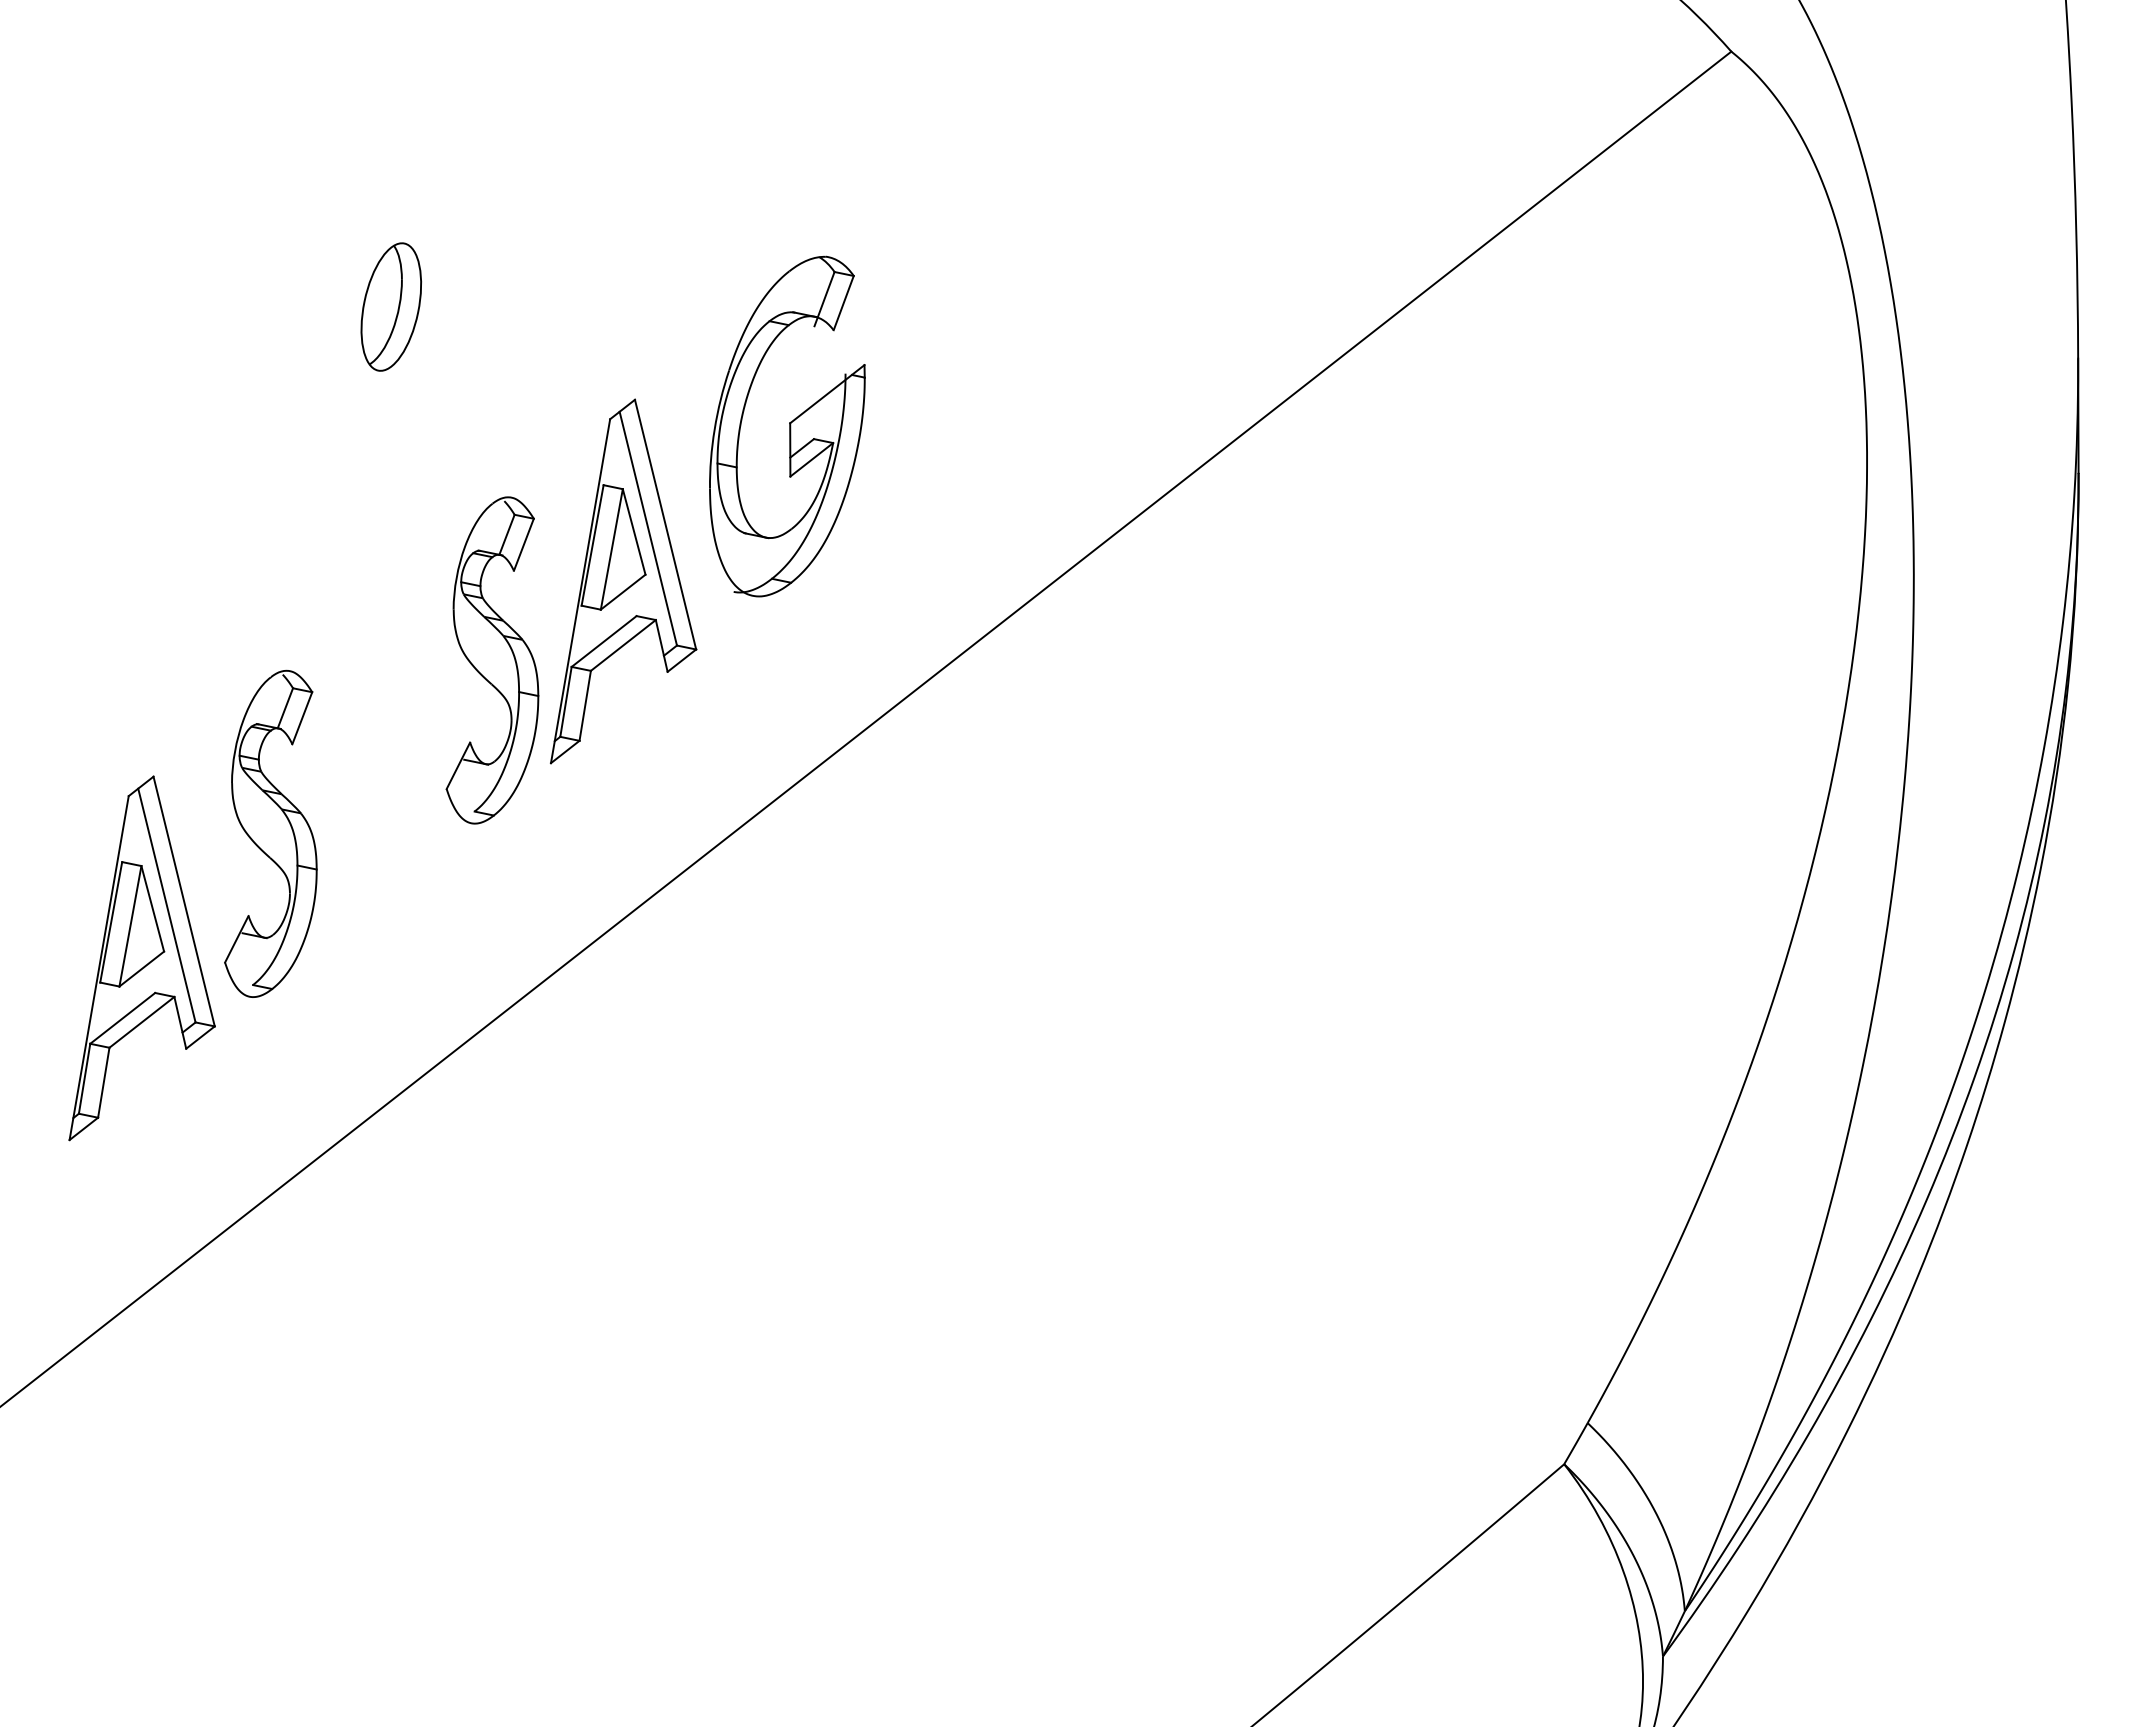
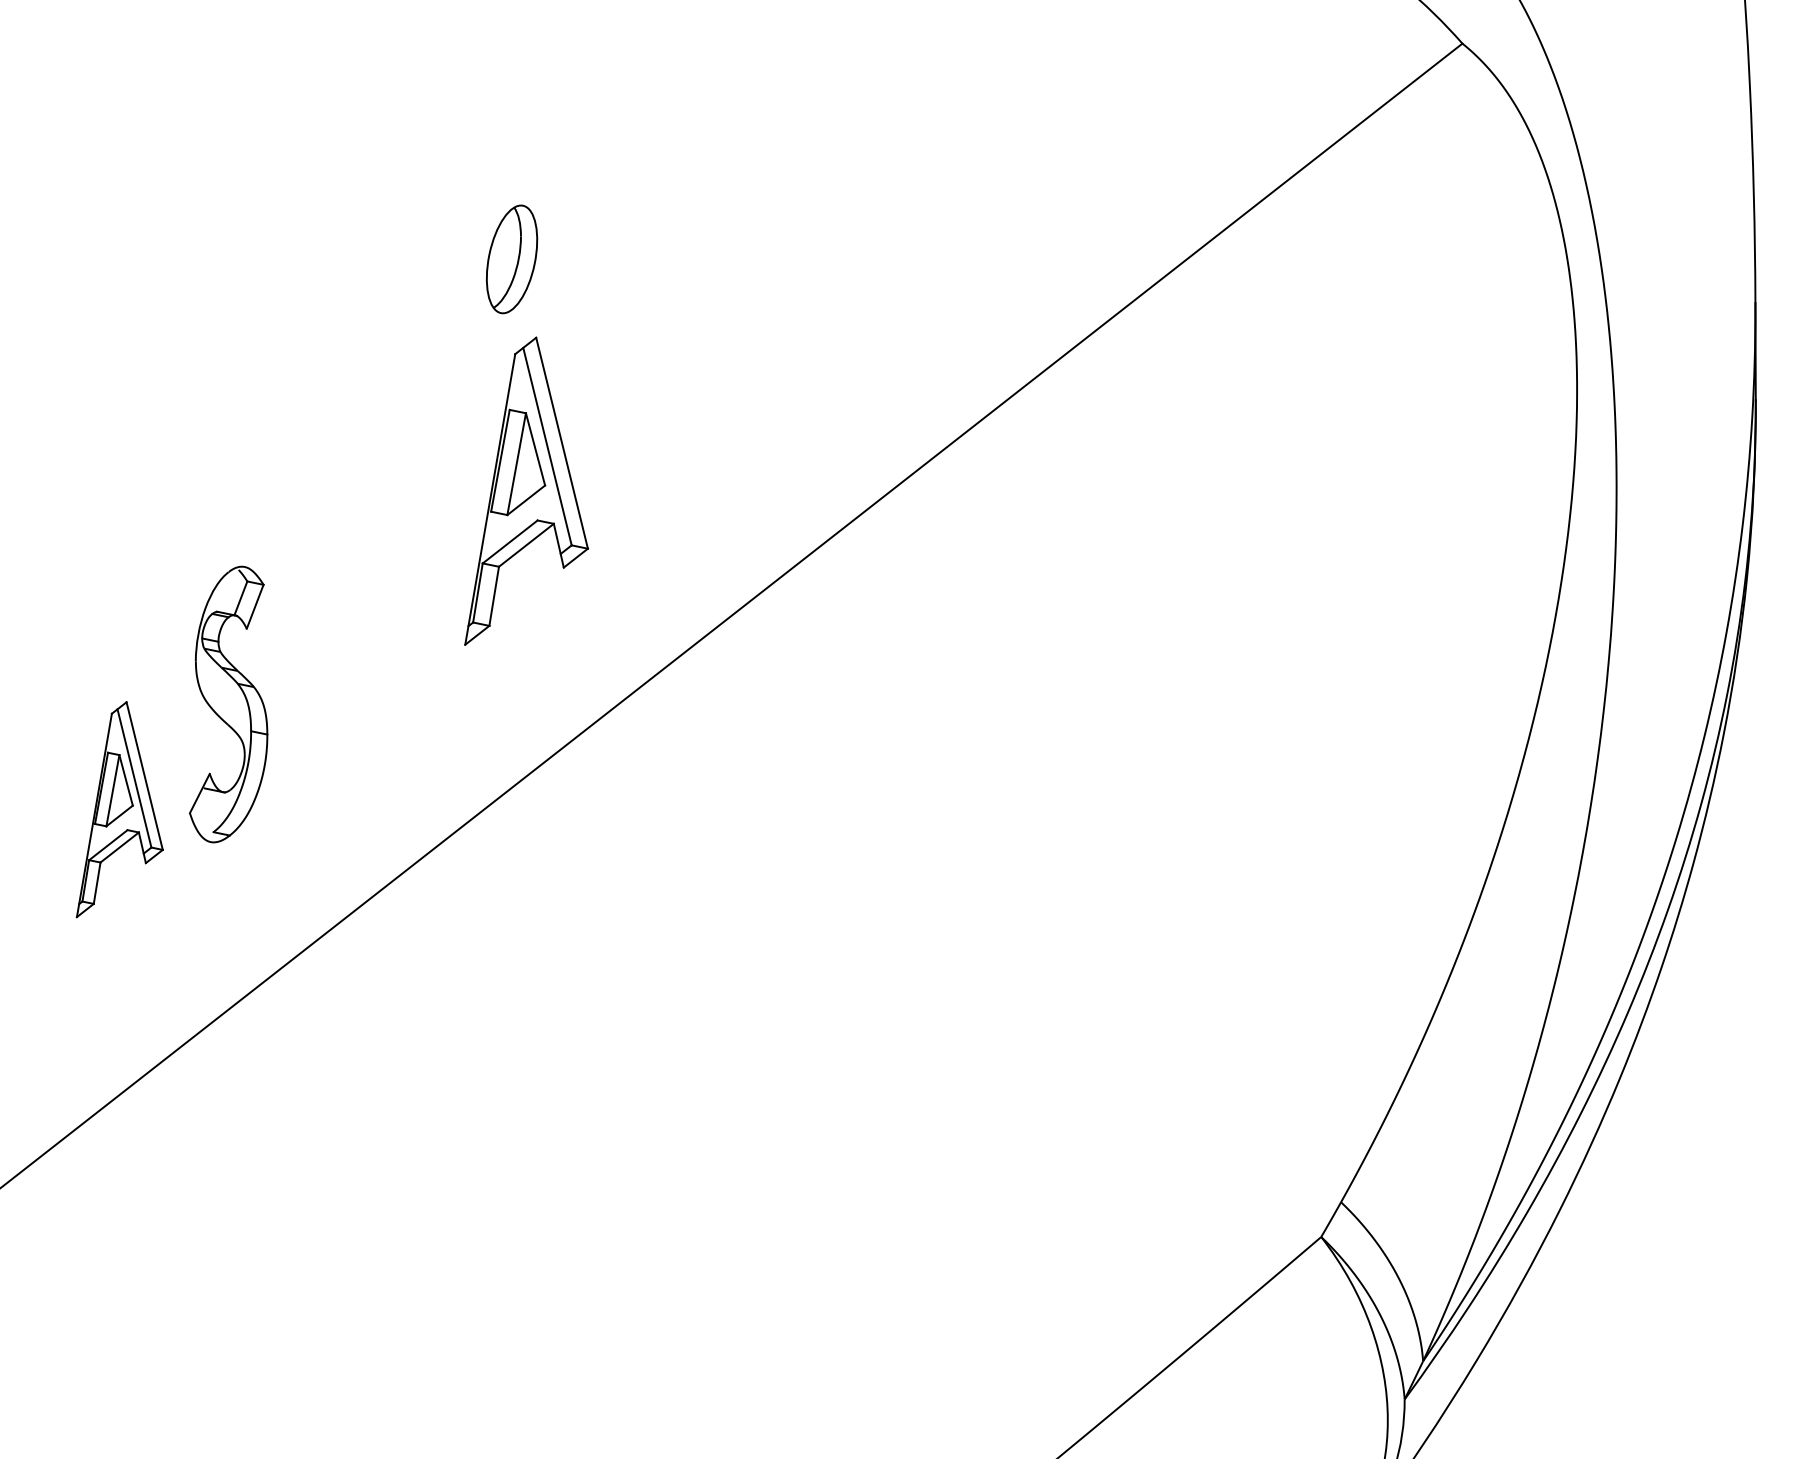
part: (391, 306) -> (512, 258), moved
part: (787, 426) -> (665, 360), removed
part: (492, 660) -> (415, 558), removed
part: (141, 958) -> (119, 809), size x0.7

